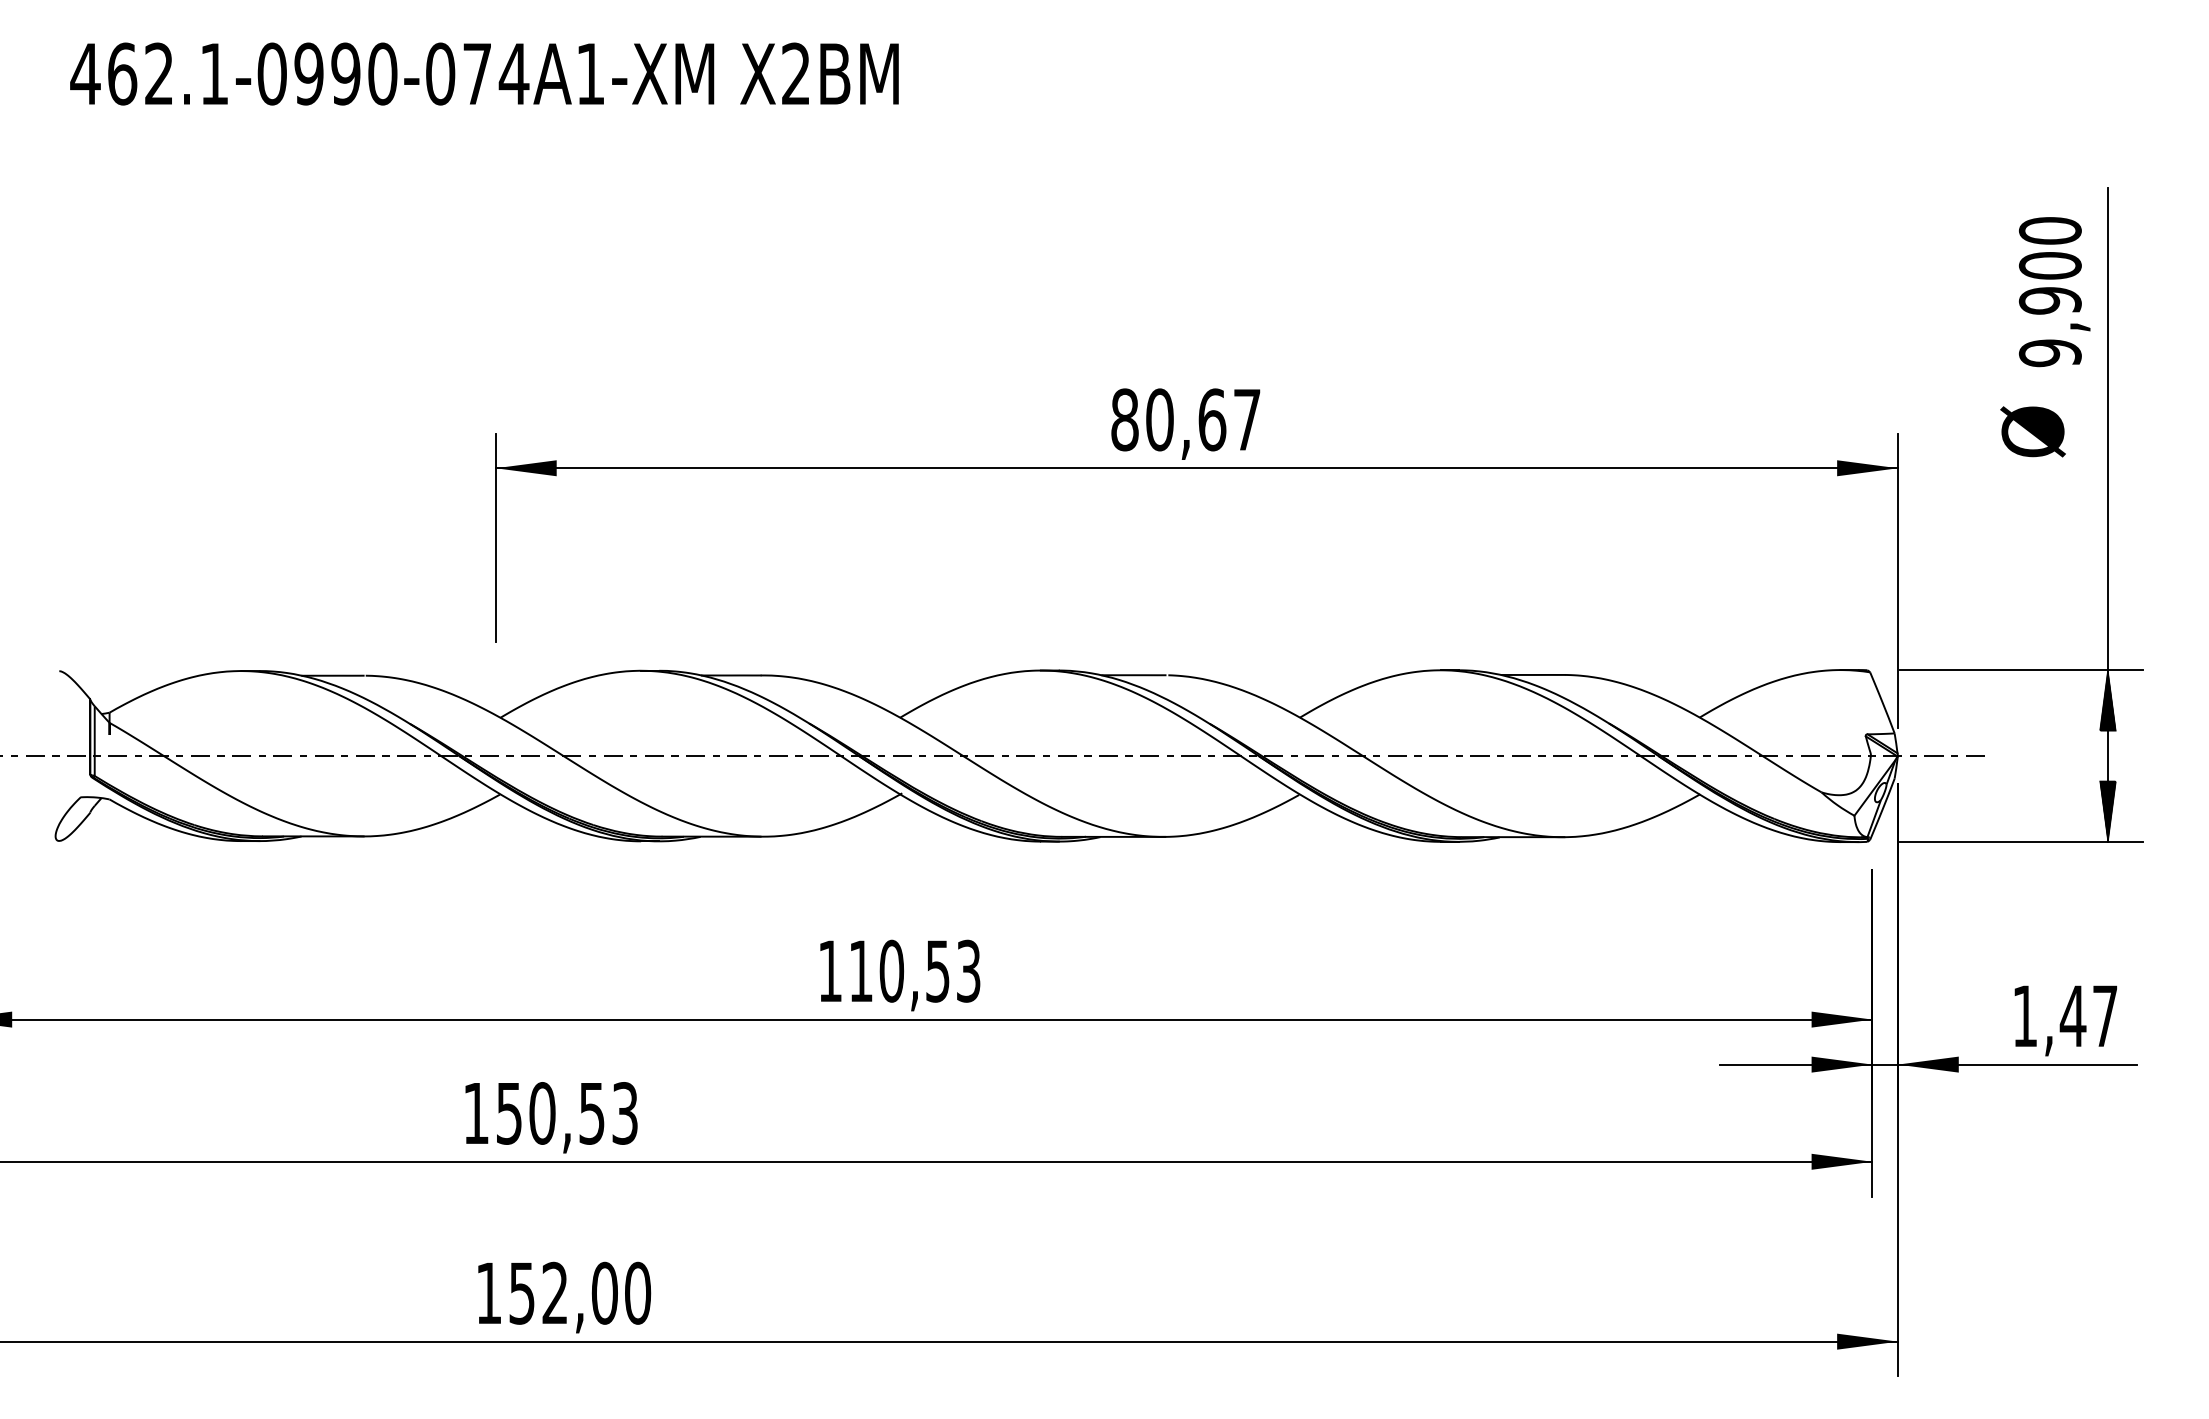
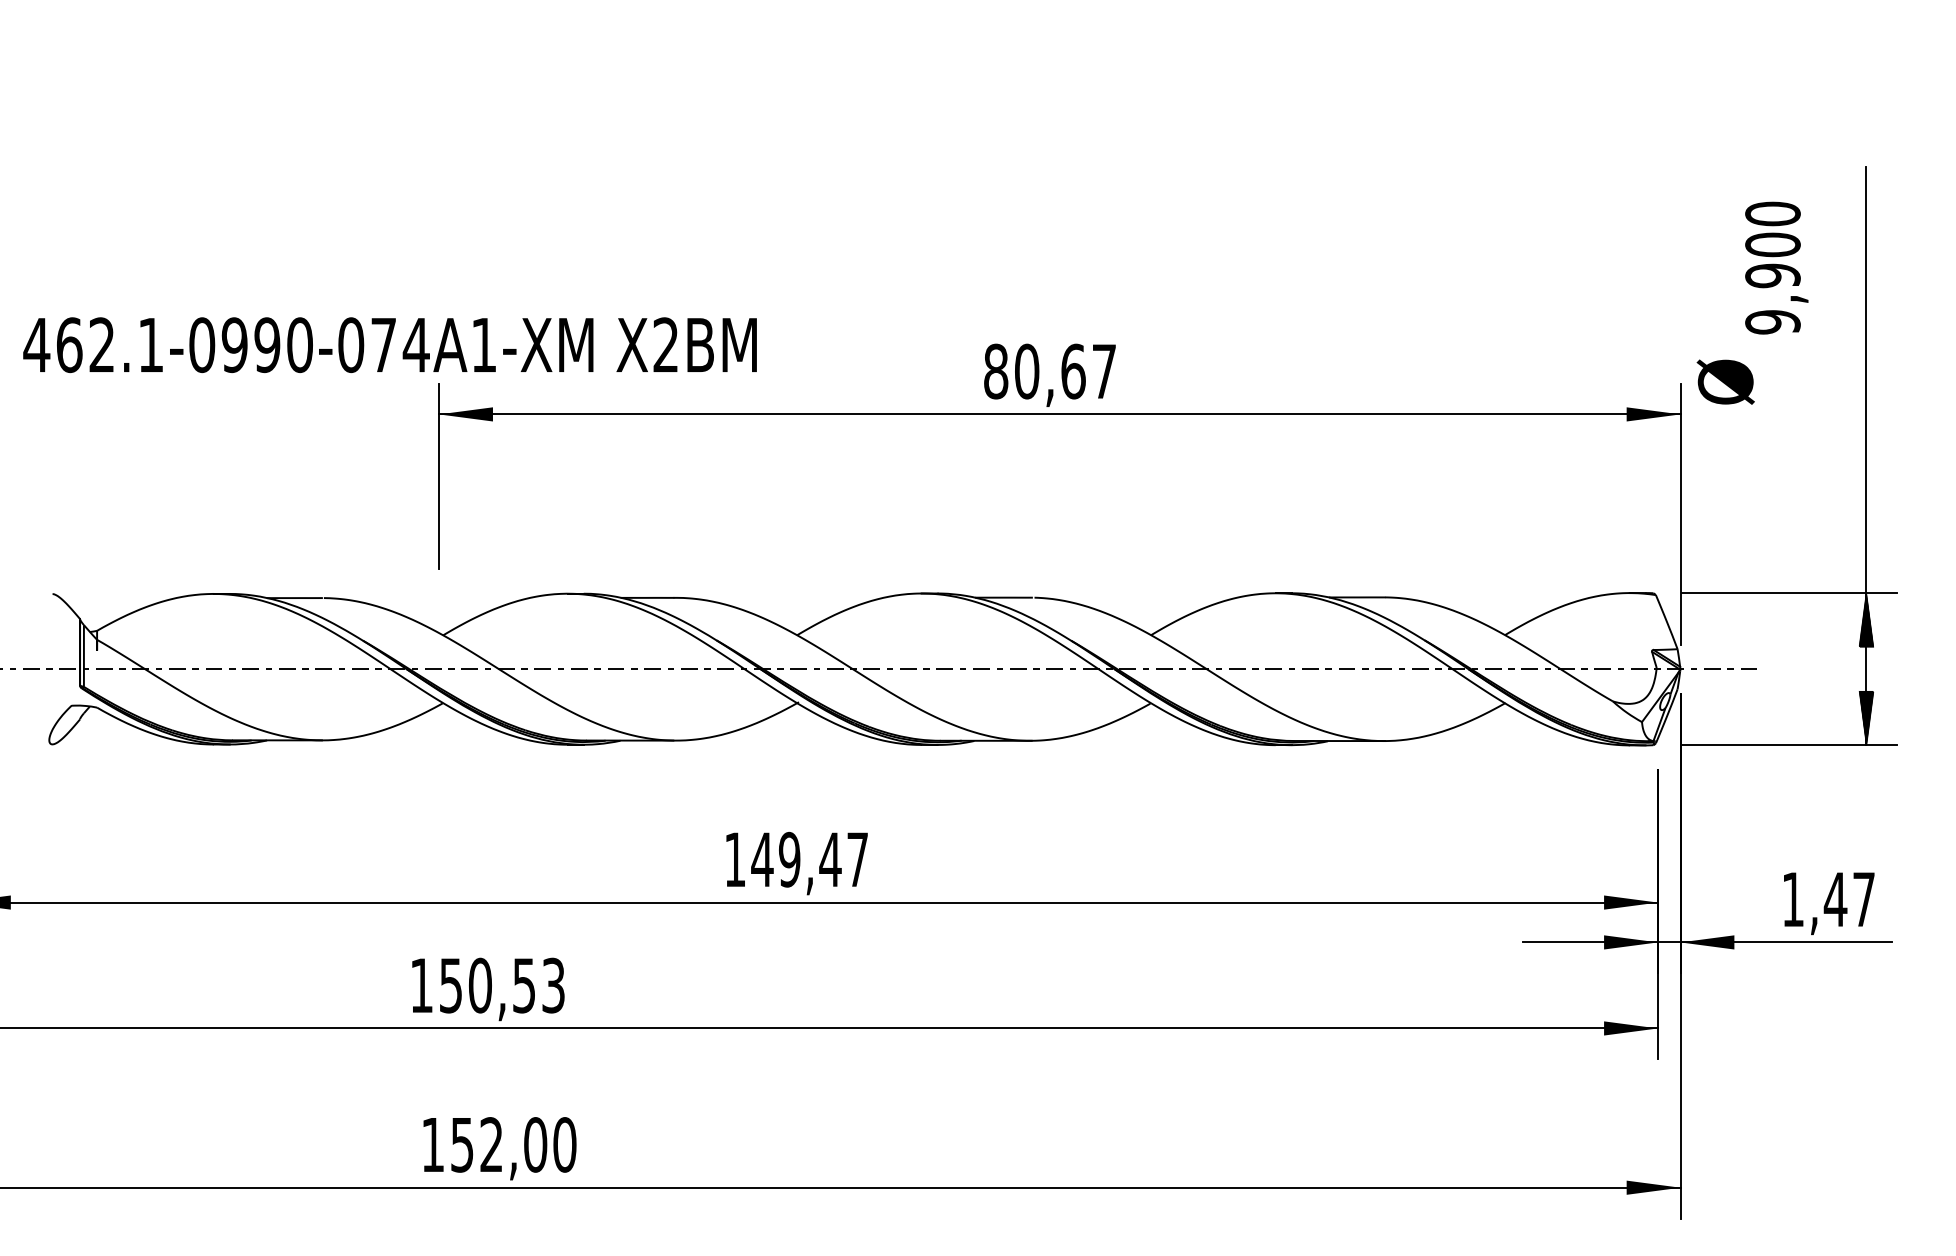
text: (484, 73) -> (390, 344), moved
text: (2054, 292) -> (1776, 268), moved
text: (2032, 431) -> (1725, 381), moved
text: (914, 970) -> (809, 859), 110,53 -> 149,47

